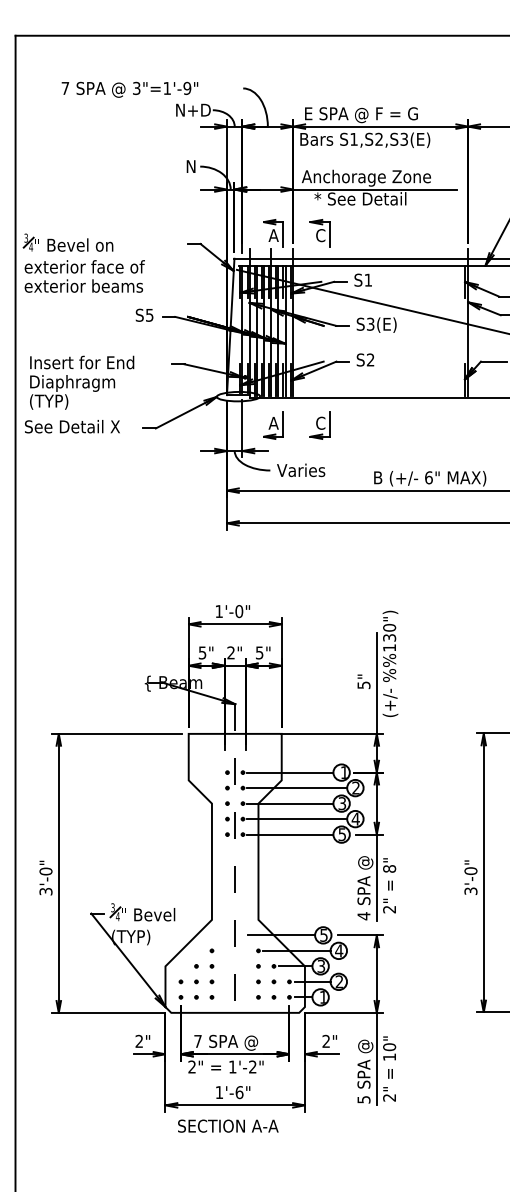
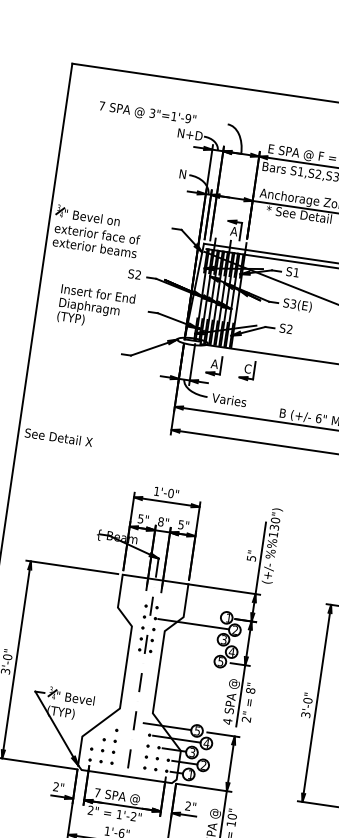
part: (319, 233) -> (266, 234), removed
text: (149, 314) -> (138, 274), S5 -> S2
text: (82, 382) -> (96, 308), moved
text: (72, 426) -> (58, 437), moved
text: (230, 652) -> (160, 521), 2" -> 8"
line: (290, 772) -> (190, 612), removed
line: (290, 803) -> (187, 634), removed
line: (297, 819) -> (190, 646), removed
line: (290, 834) -> (184, 656), removed

